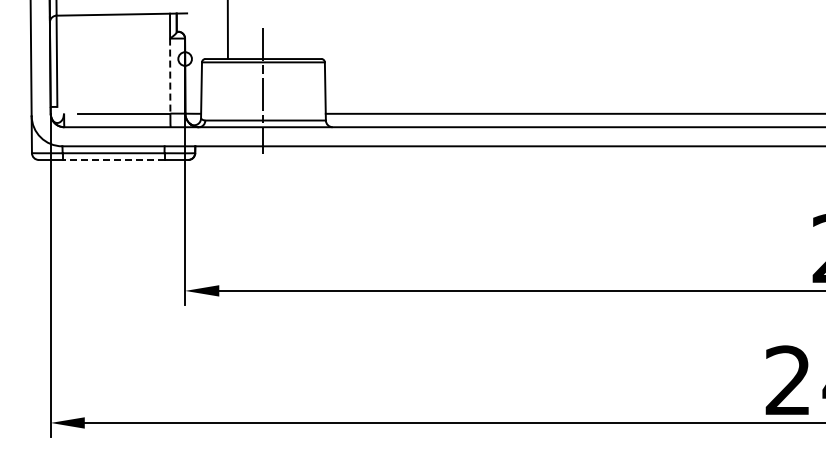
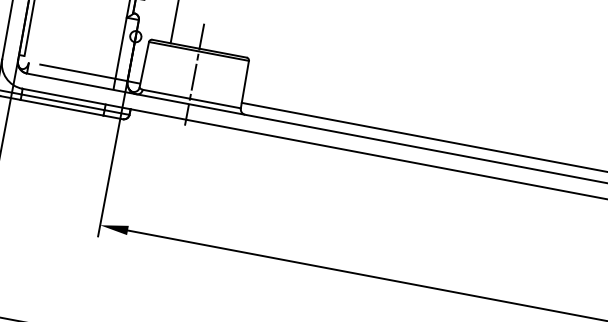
line: (170, 76) -> (121, 48), dashed -> solid
line: (113, 159) -> (62, 107), dashed -> solid

